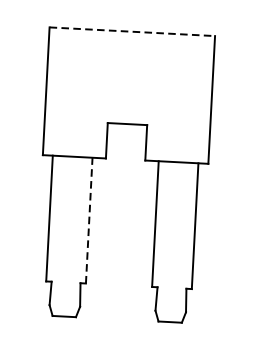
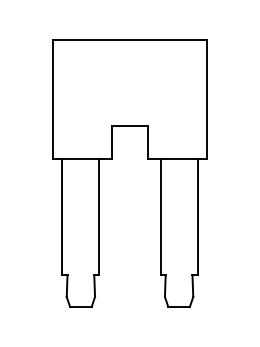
line: (131, 32) -> (129, 40), dashed -> solid
line: (89, 220) -> (99, 216), dashed -> solid

